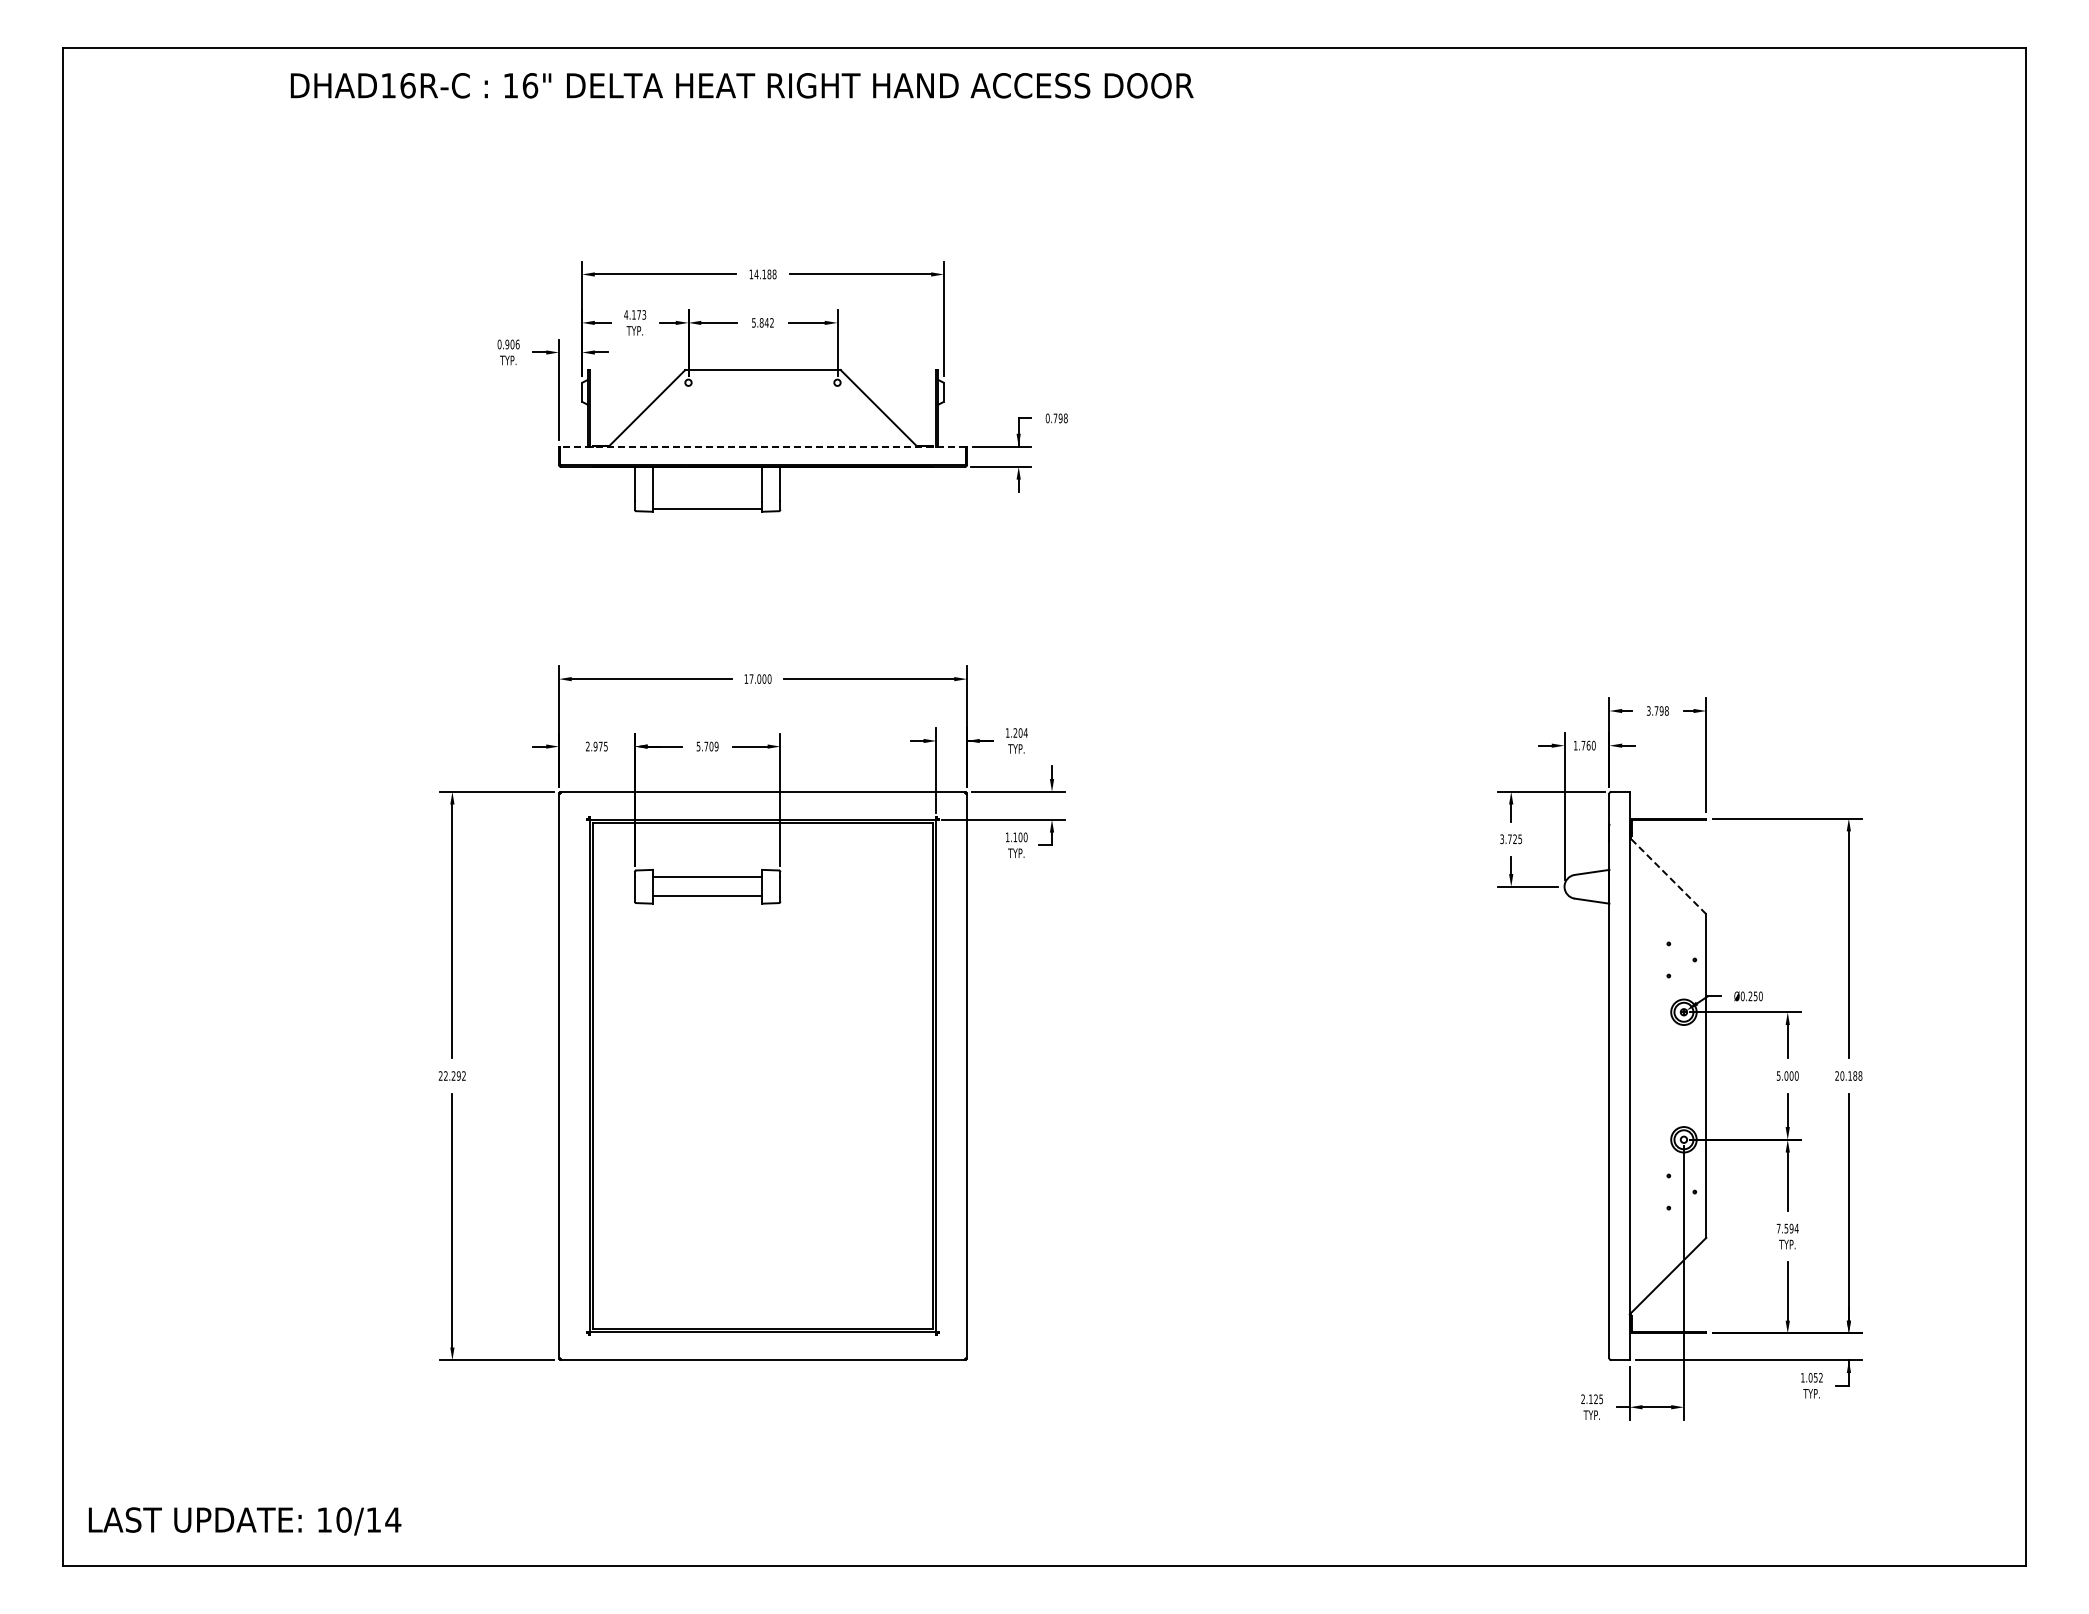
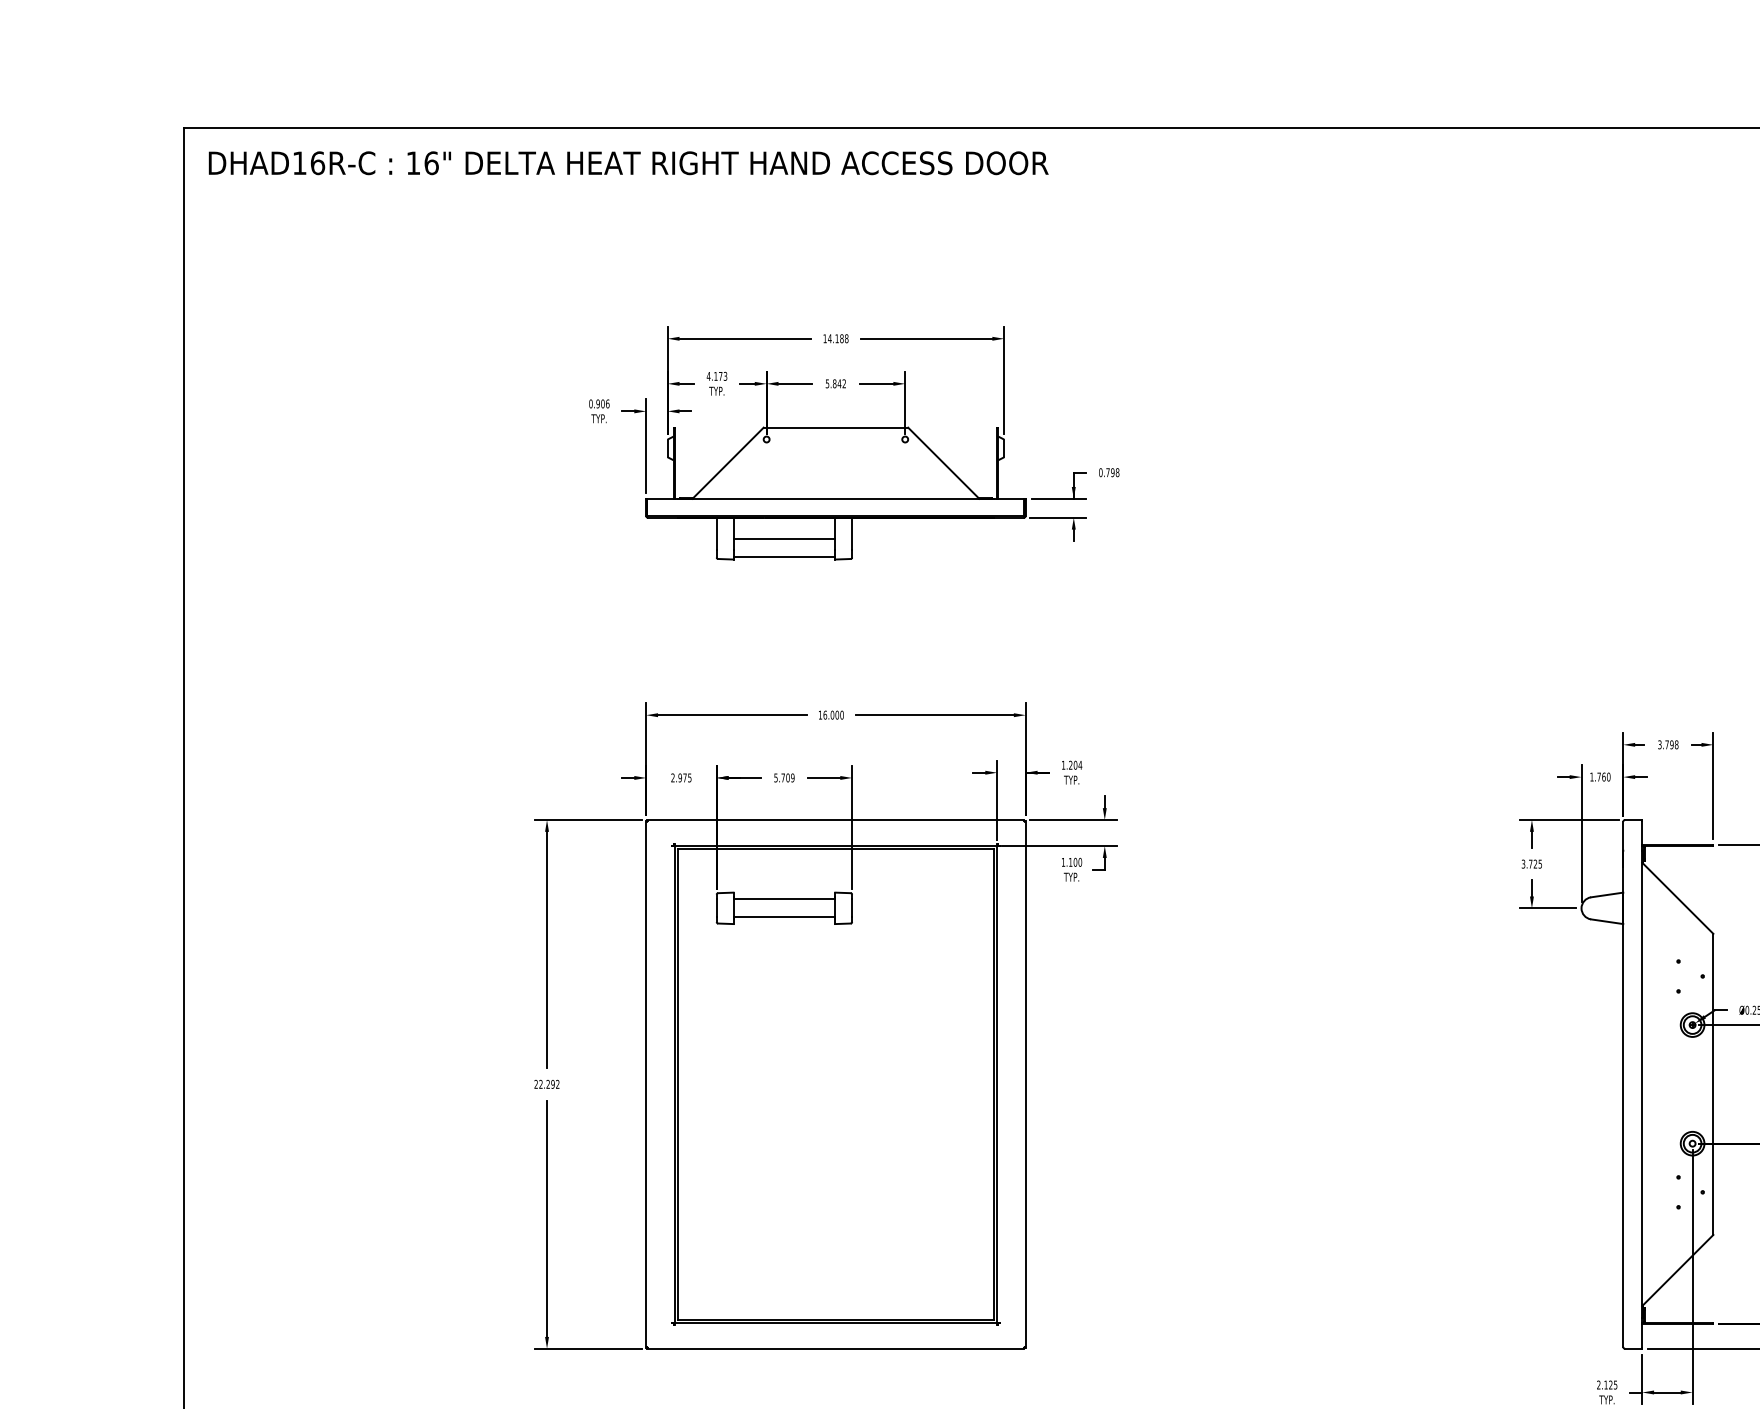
text: (741, 85) -> (628, 163), moved
line: (763, 446) -> (836, 498), dashed -> solid
line: (707, 490) -> (784, 539), added
text: (751, 678) -> (825, 714), 17.000 -> 16.000
line: (1667, 875) -> (1677, 897), dashed -> solid

